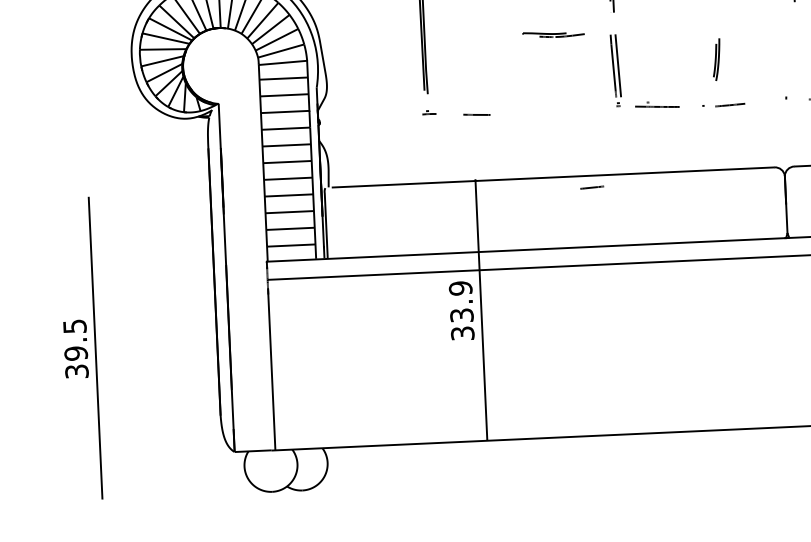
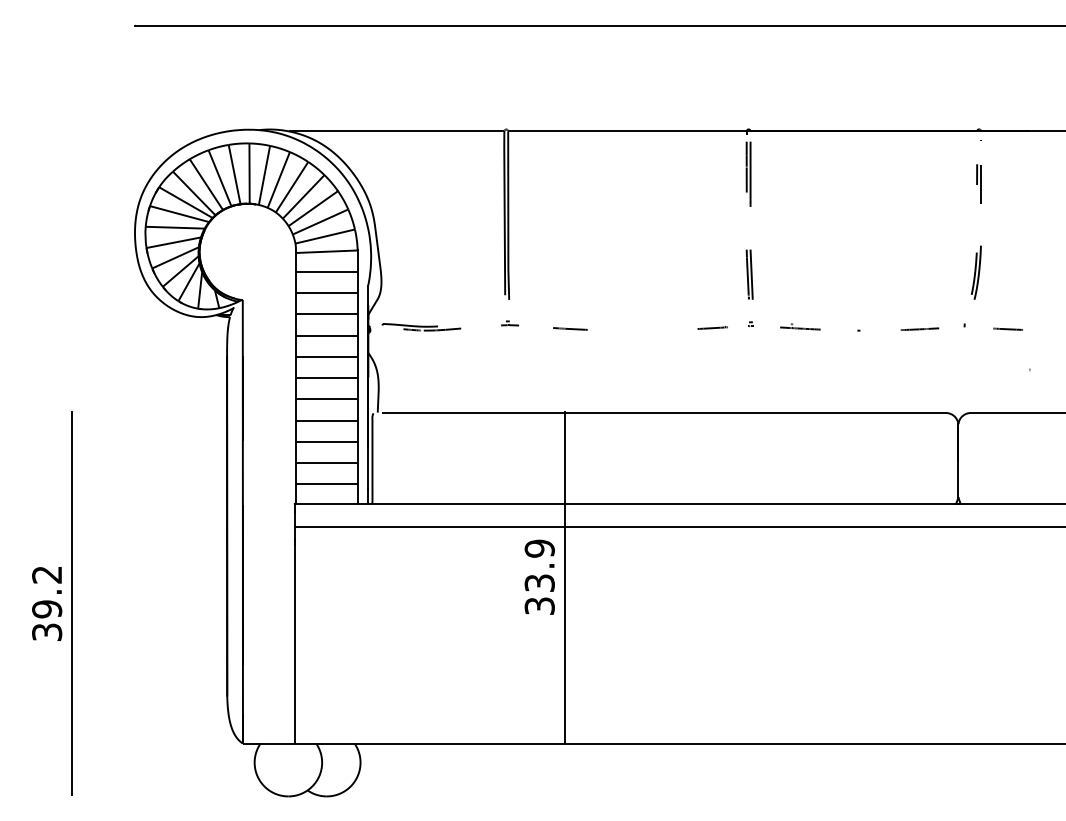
part: (553, 34) -> (421, 327), moved
part: (715, 59) -> (975, 272), moved
part: (615, 65) -> (749, 274), size x0.62
part: (657, 104) -> (800, 326), size x0.71
line: (729, 104) -> (919, 328), moved
line: (591, 187) -> (712, 327), moved
text: (75, 326) -> (47, 574), 39.5 -> 39.2

